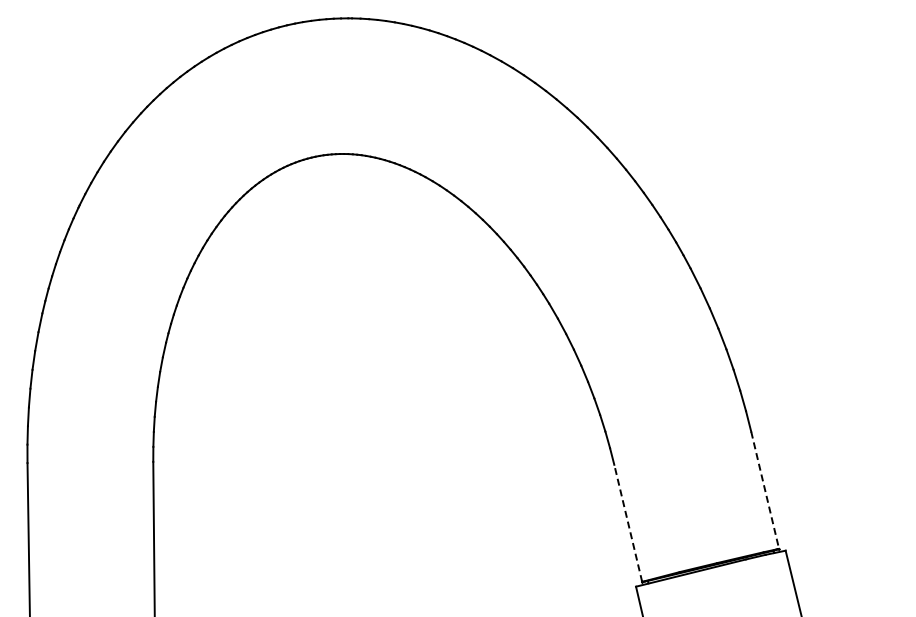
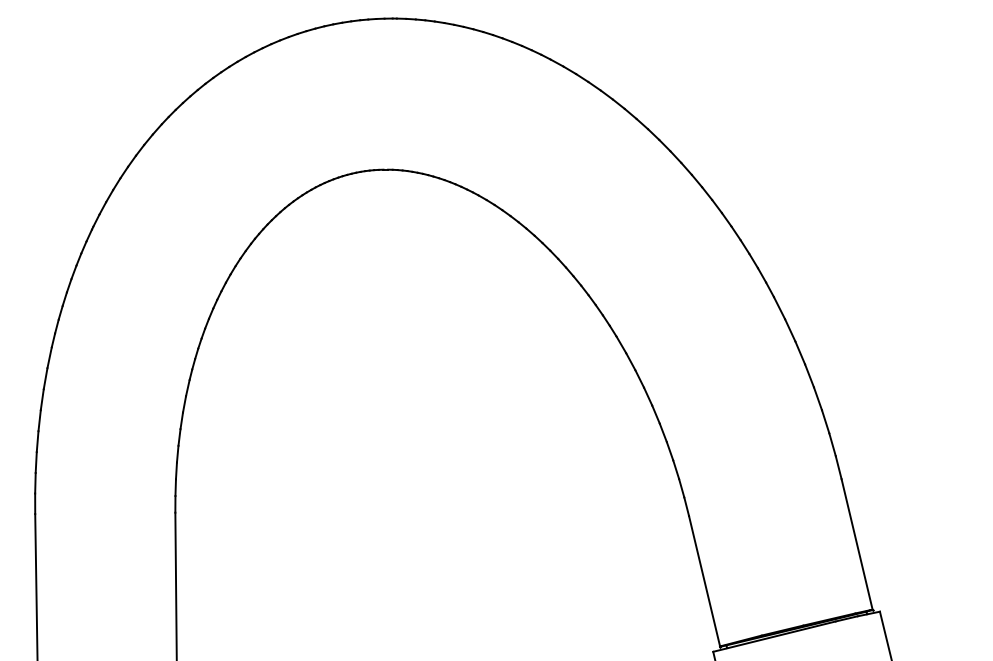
line: (765, 490) -> (857, 544), dashed -> solid
line: (628, 522) -> (704, 580), dashed -> solid

